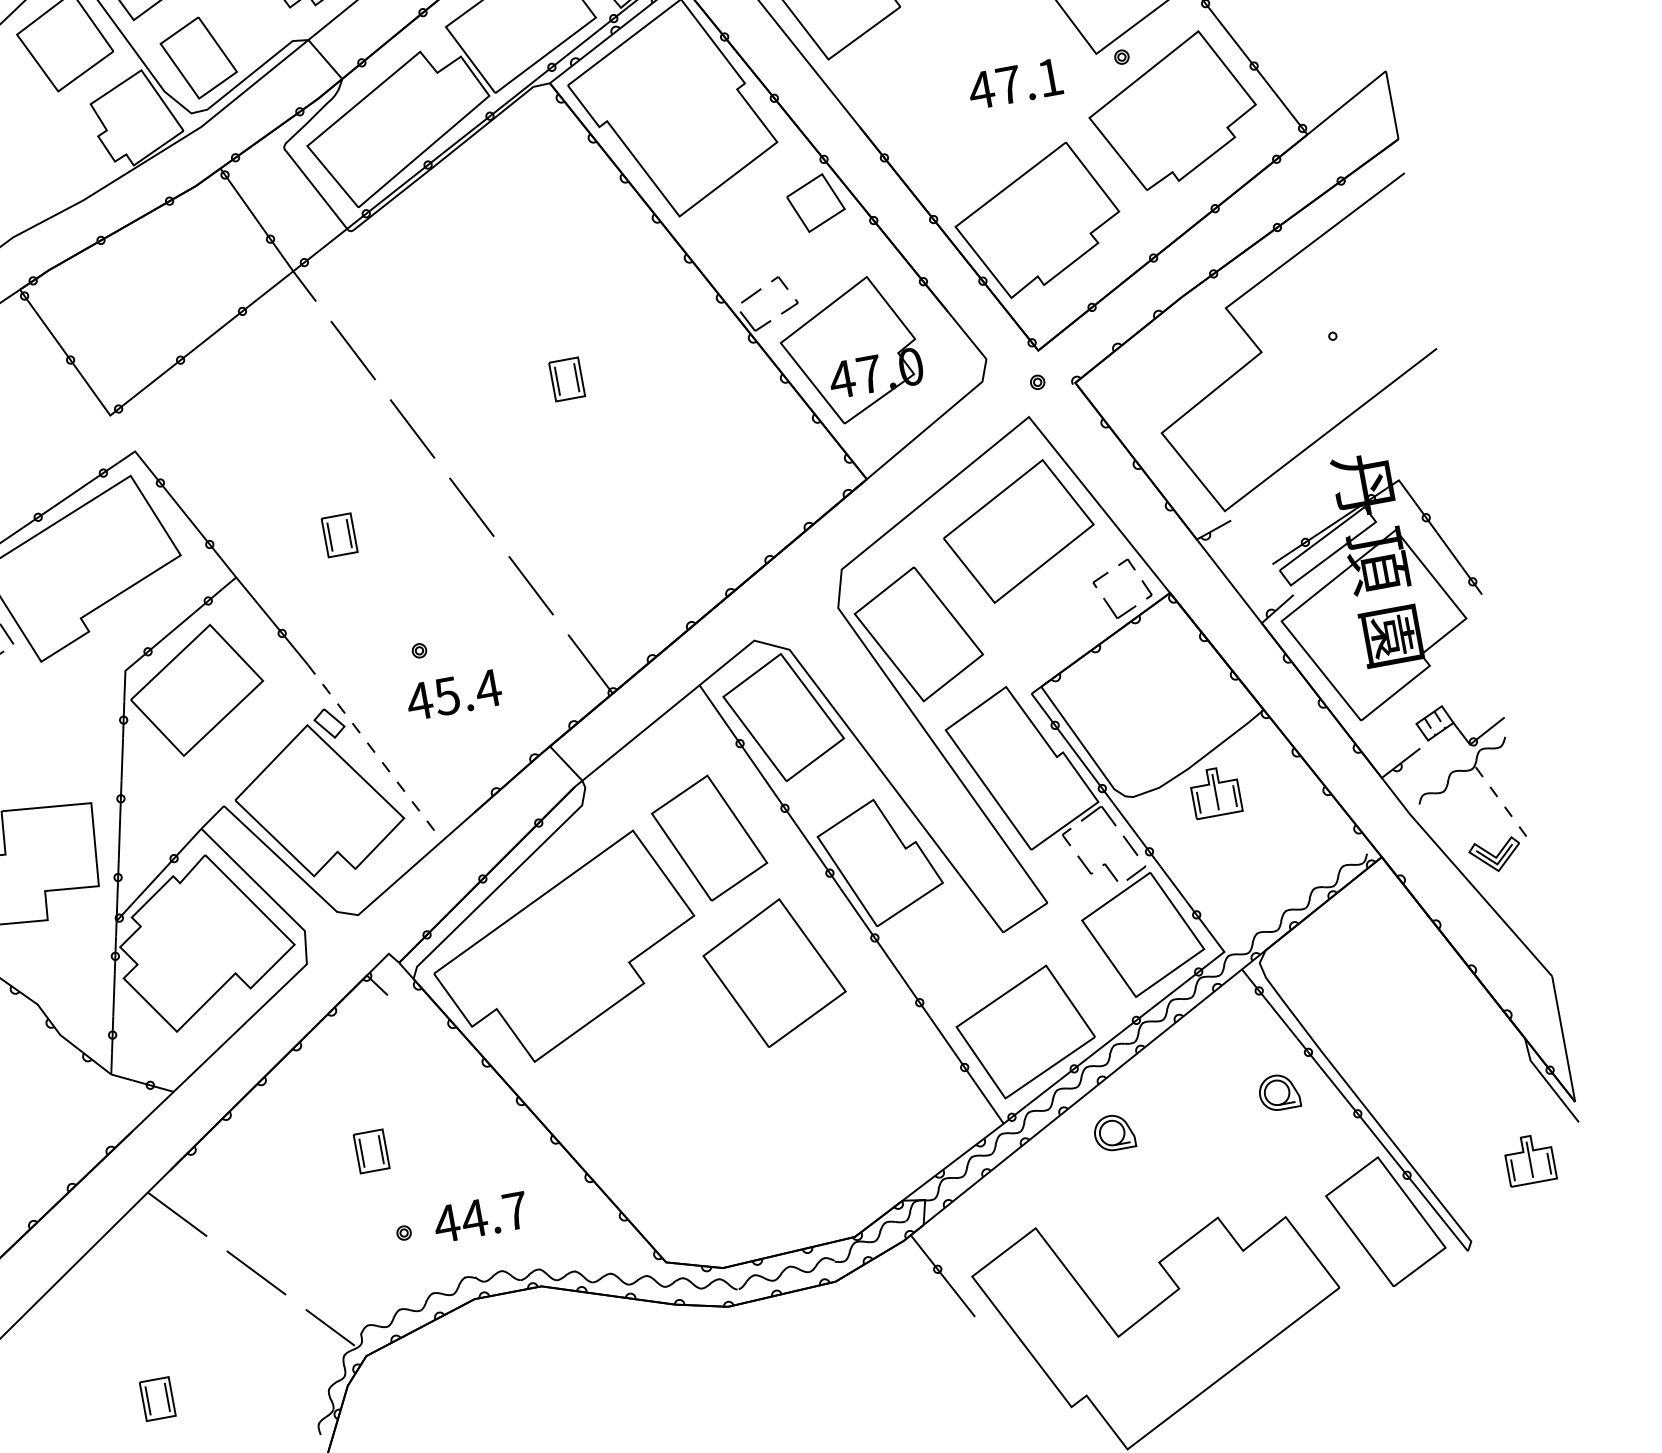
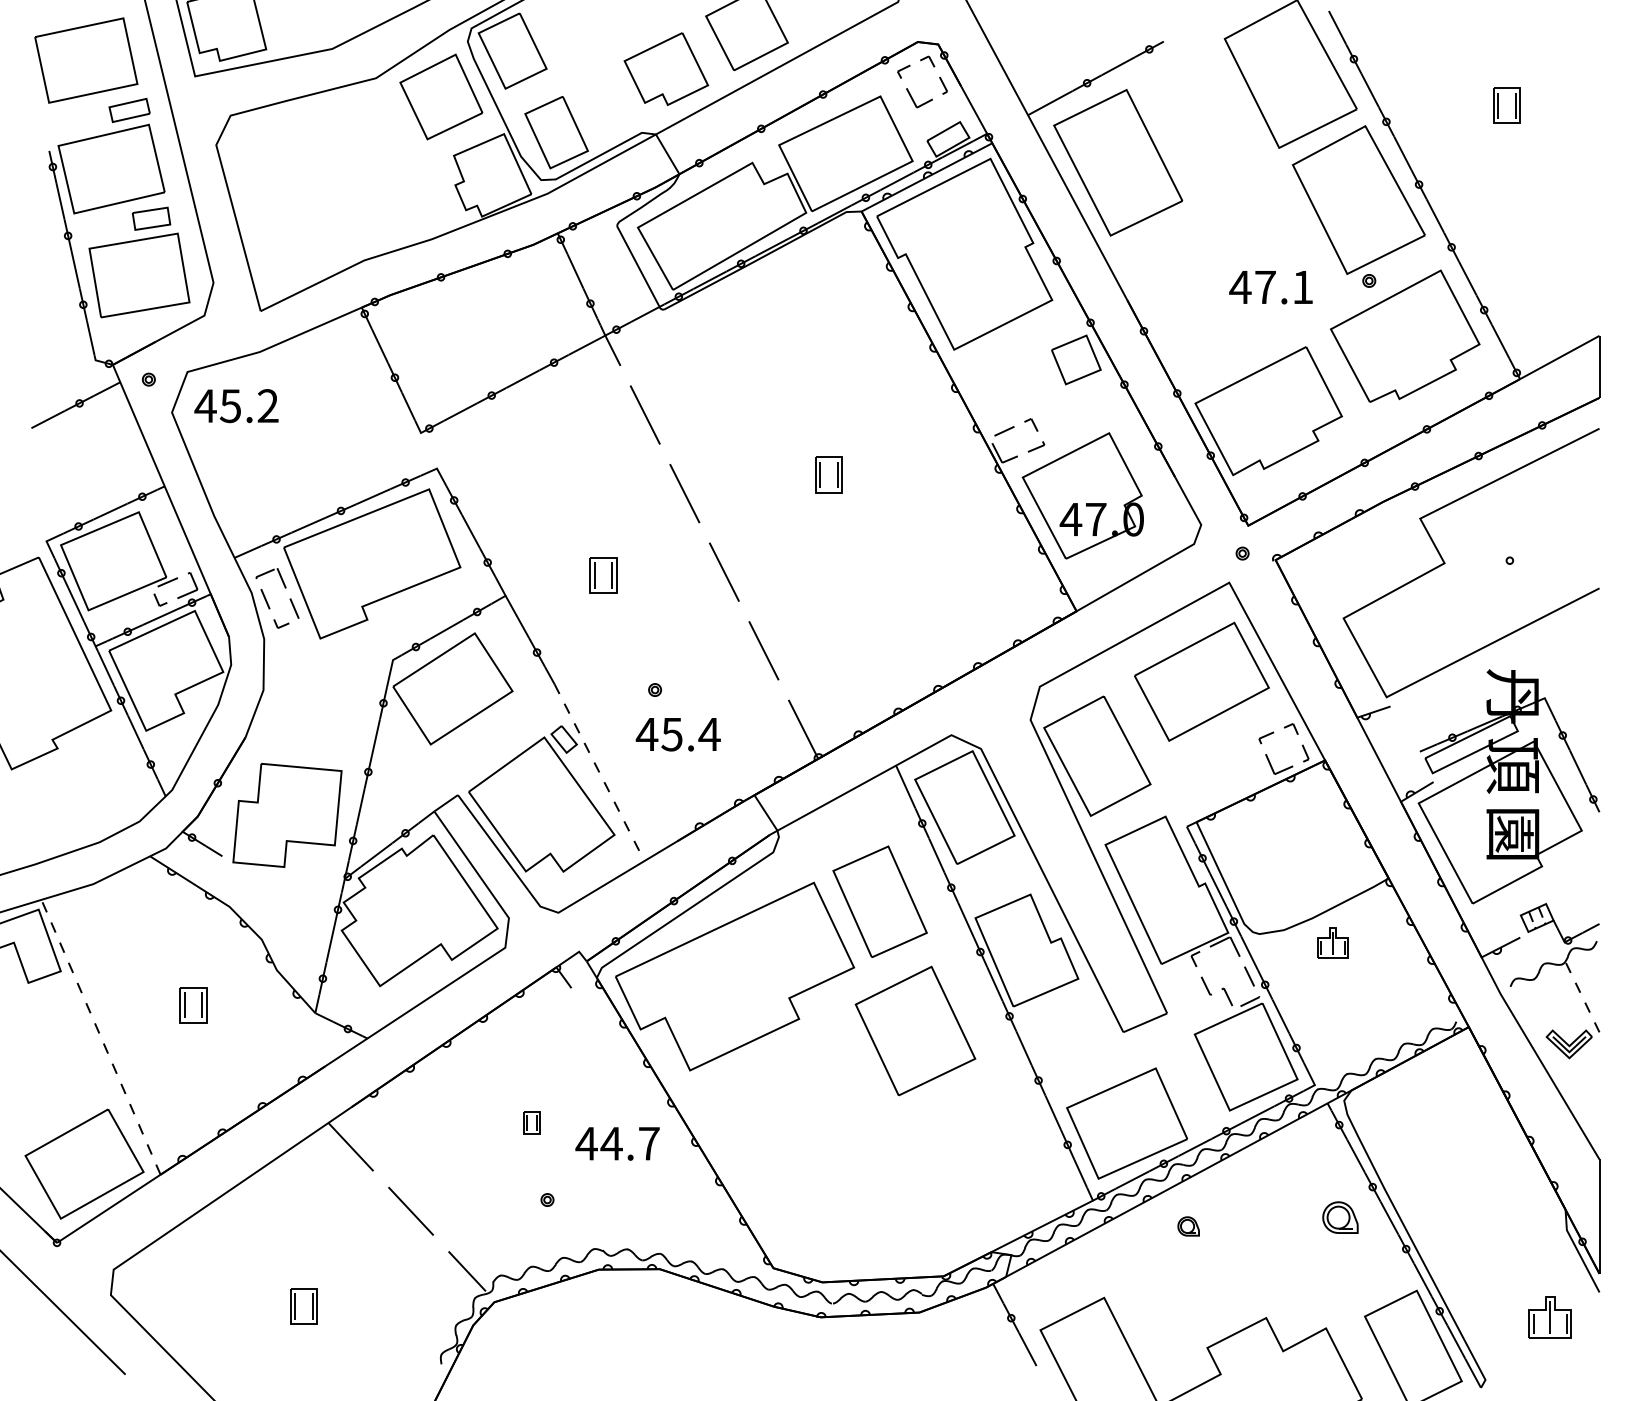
part: (1214, 791) -> (1332, 942), size x0.7
part: (1113, 1132) -> (1188, 1226), size x0.6
part: (370, 1151) -> (531, 1122), size x0.6
text: (480, 1217) -> (617, 1143), moved

